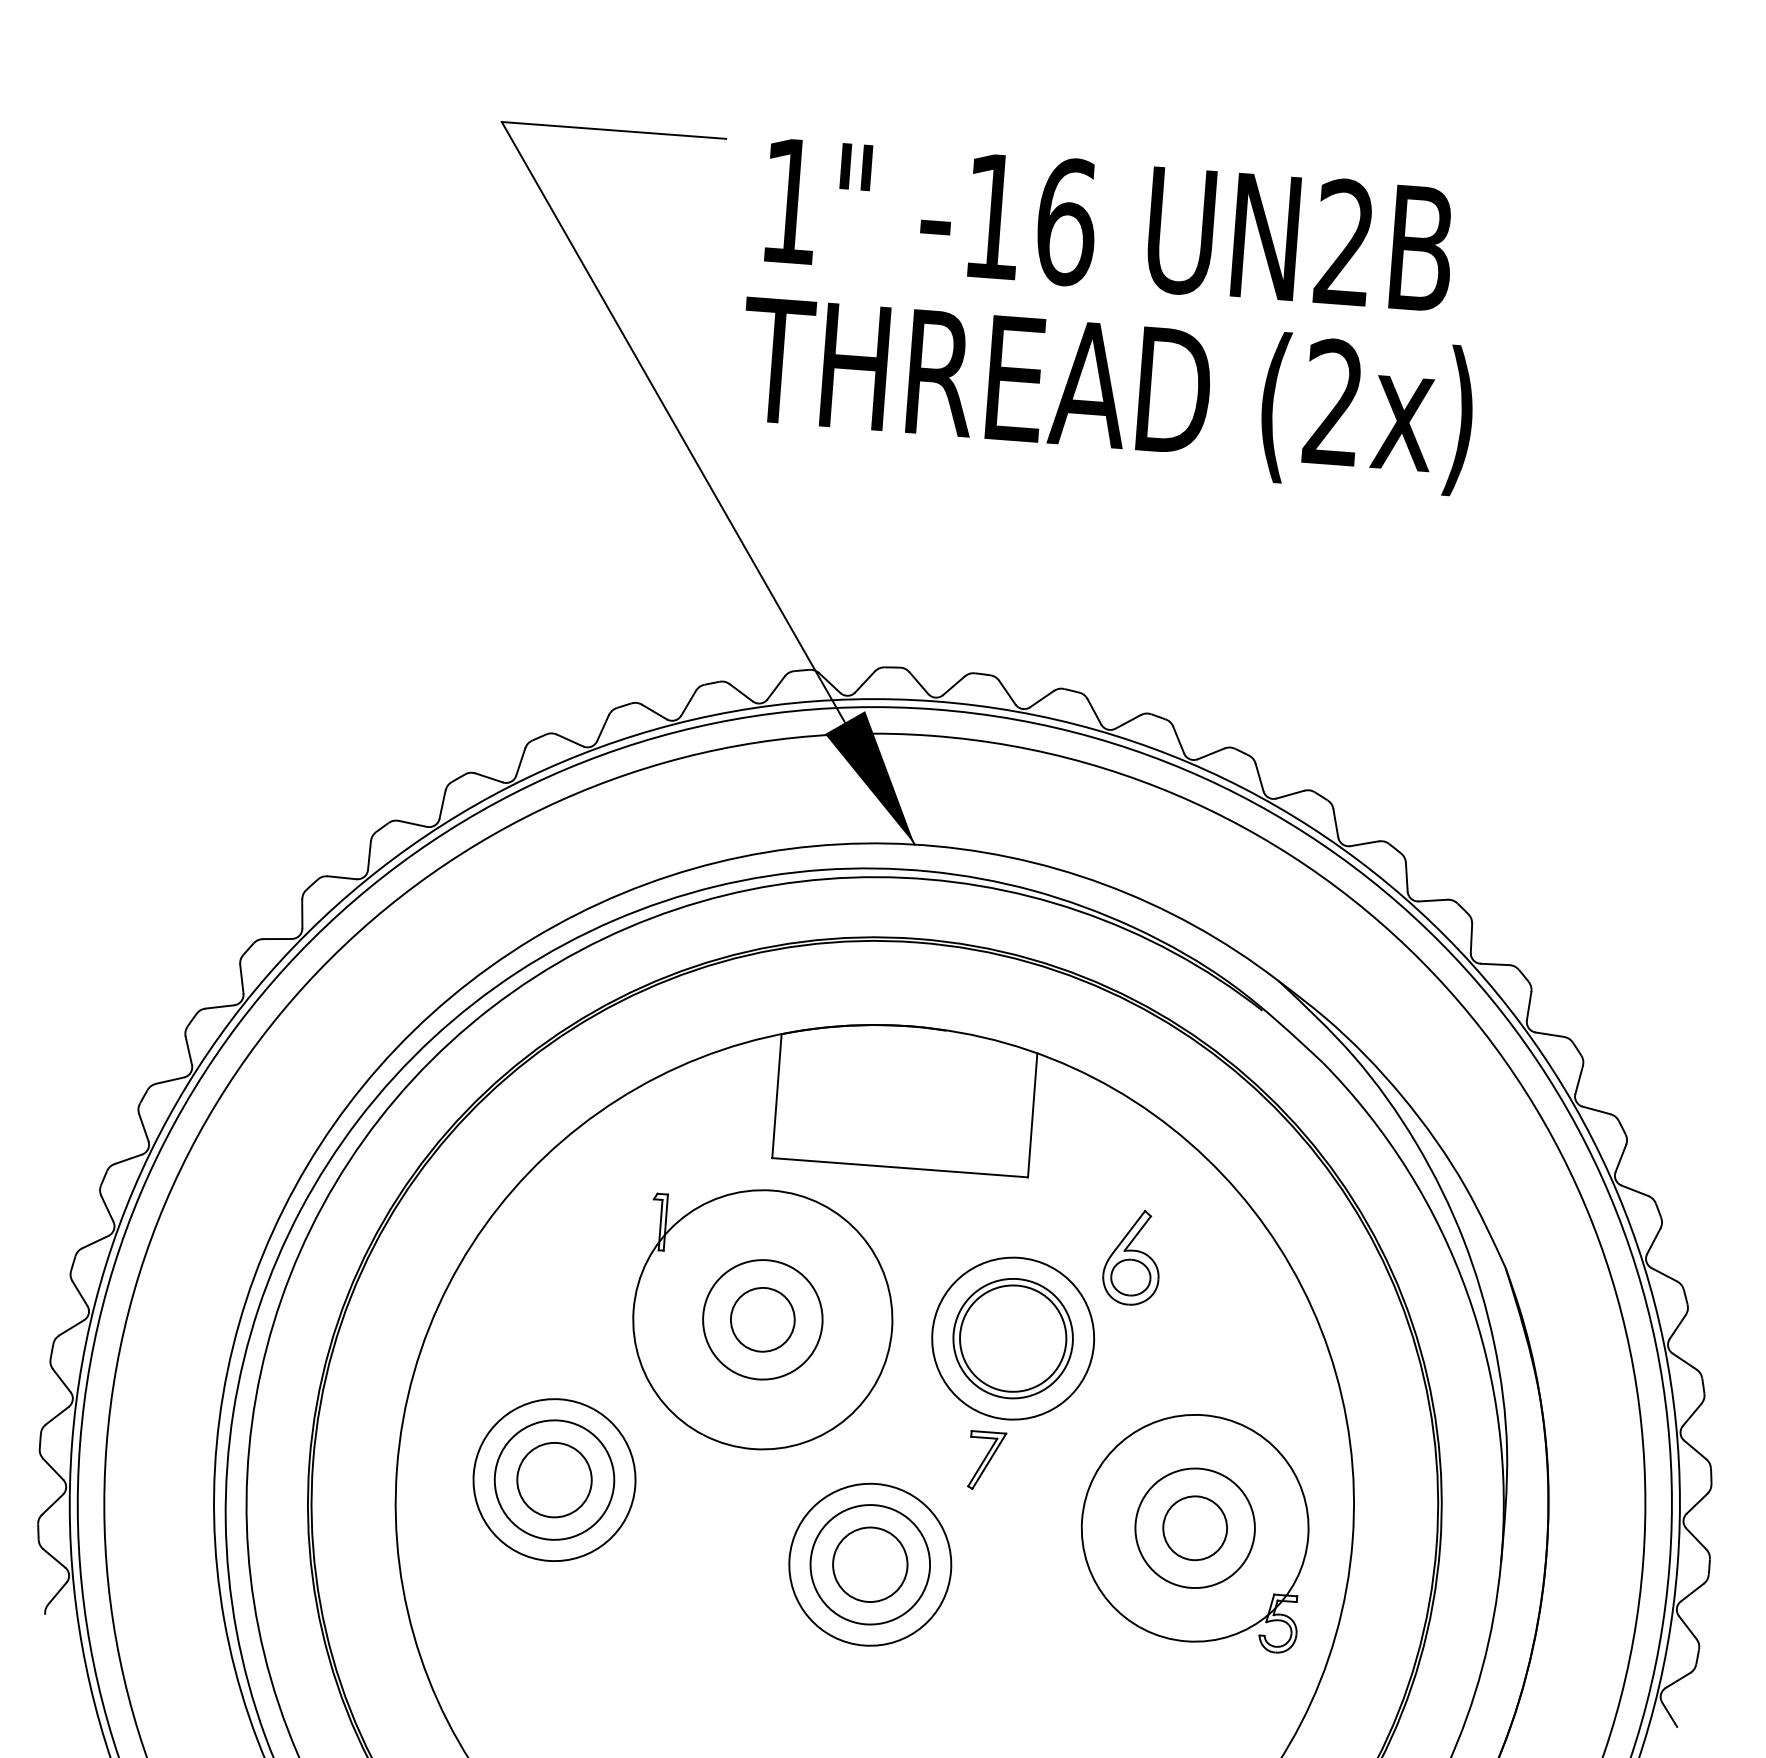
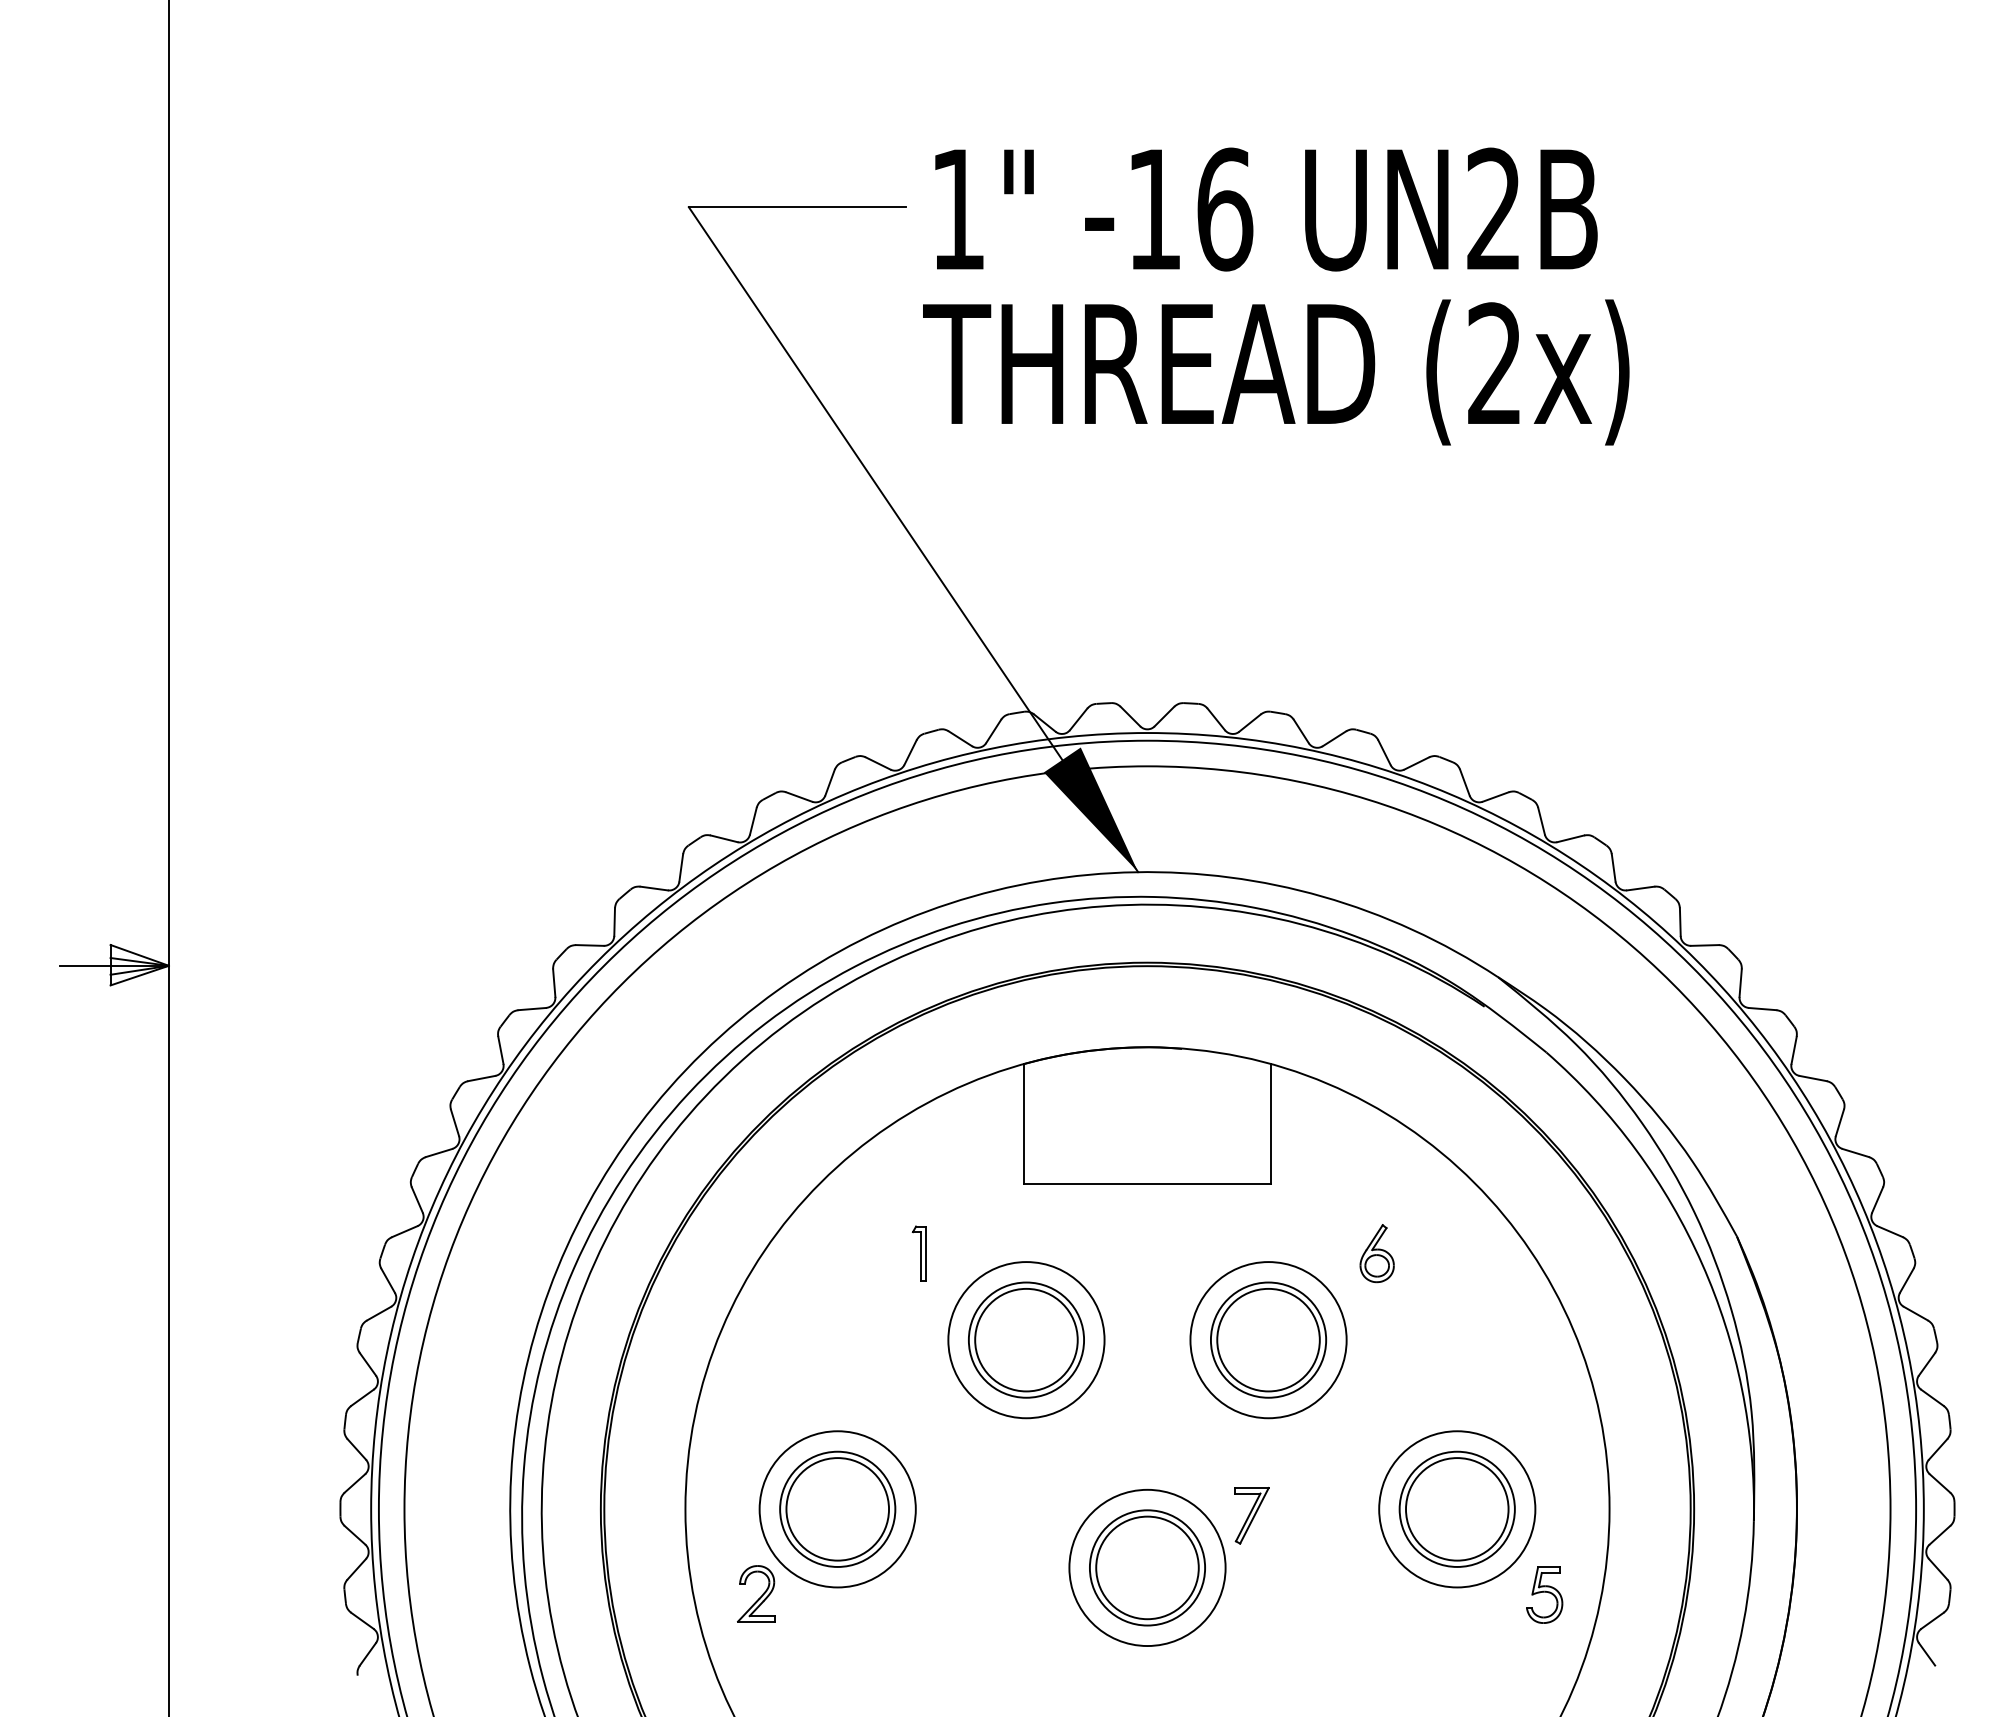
text: (1112, 315) -> (1276, 296), moved
part: (1131, 1257) -> (1376, 1253), size x0.62
circle: (762, 1319) -> (1026, 1339), size x1.67
circle: (762, 1320) -> (1026, 1340), size x0.62
part: (986, 1460) -> (1251, 1515), moved
circle: (554, 1480) -> (837, 1509), size x1.43
circle: (1195, 1528) -> (1457, 1509), size x0.71
circle: (1195, 1528) -> (1457, 1509), size x1.67
part: (463, 1560) -> (756, 1593), added
circle: (870, 1564) -> (1147, 1567), size x1.43

